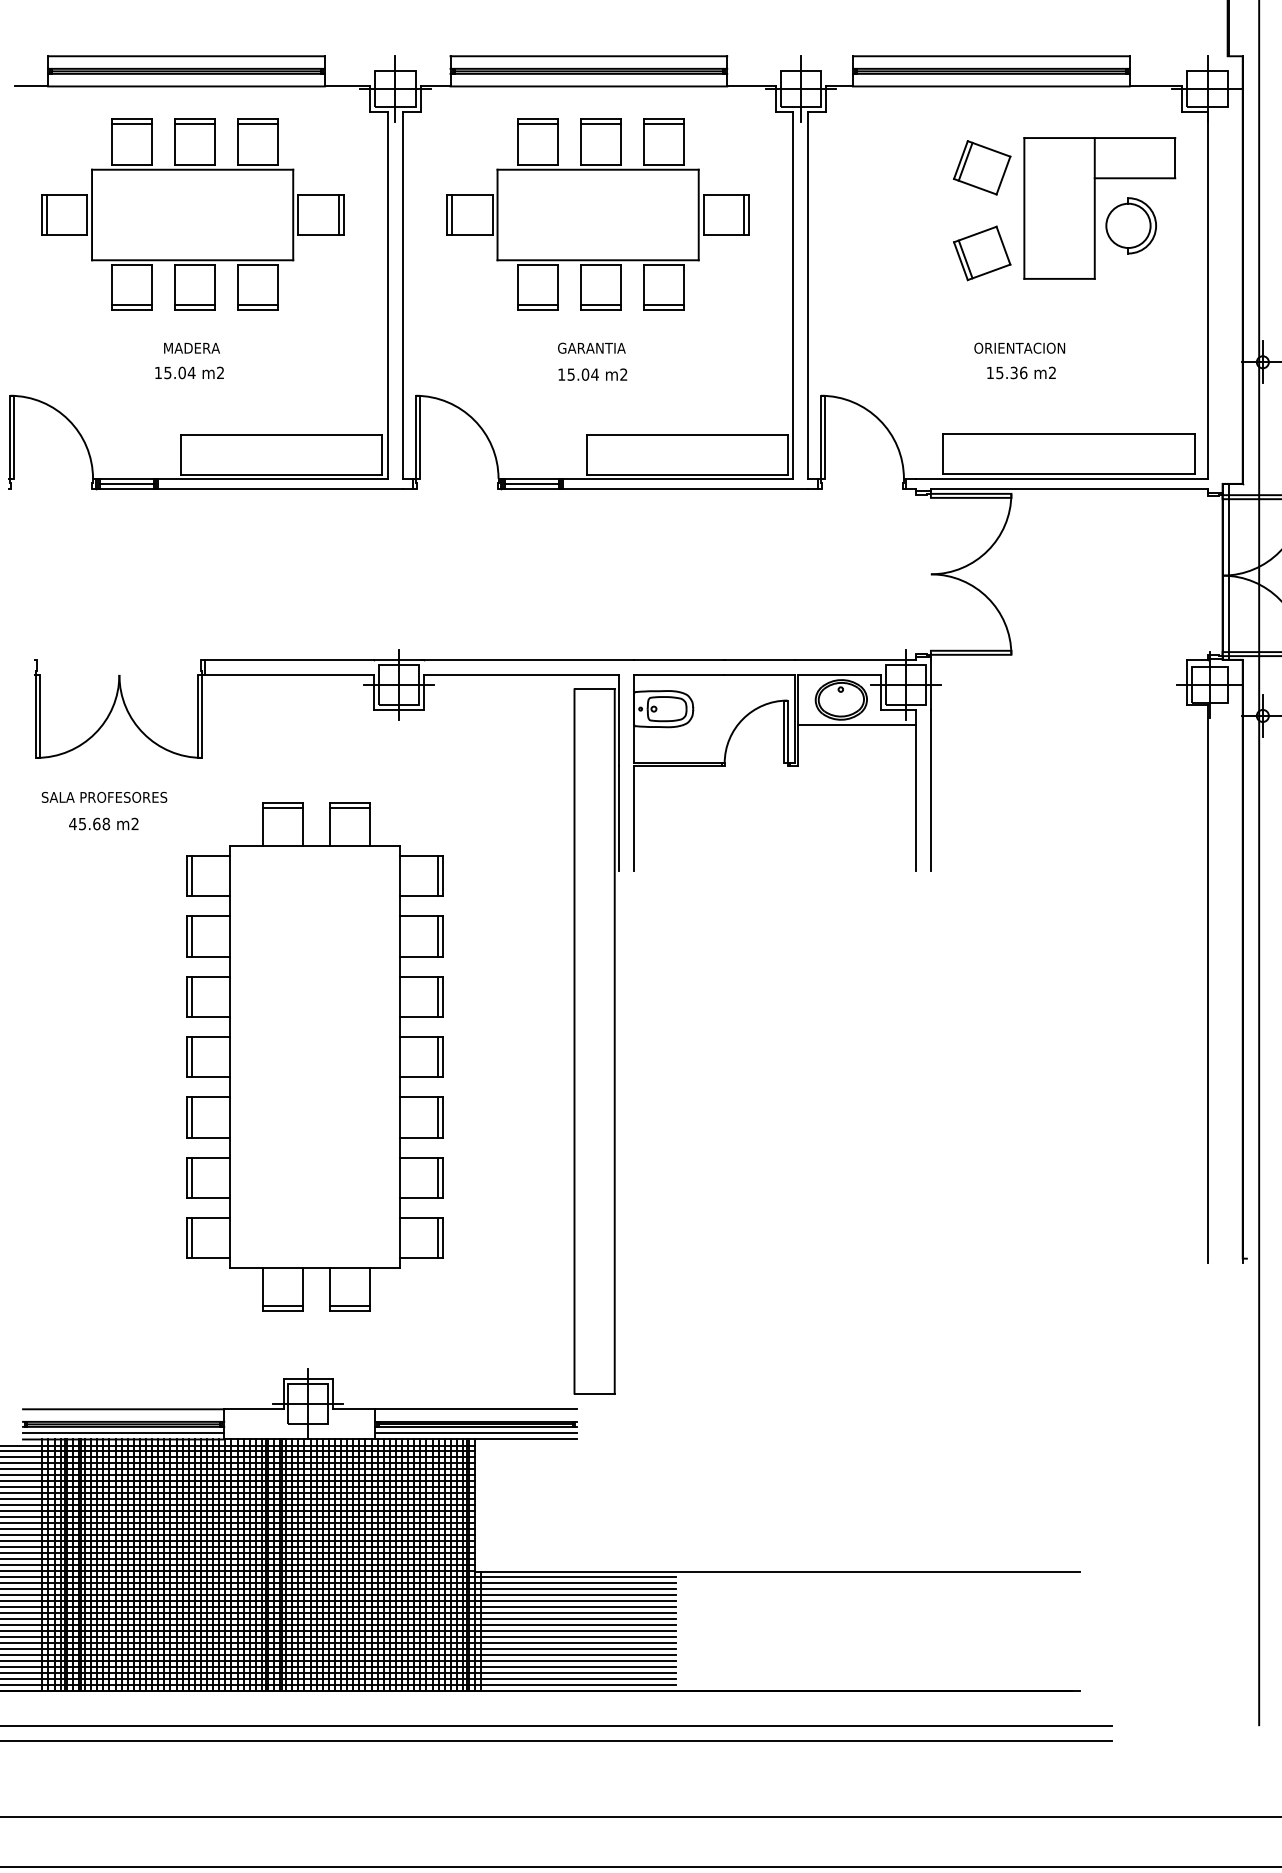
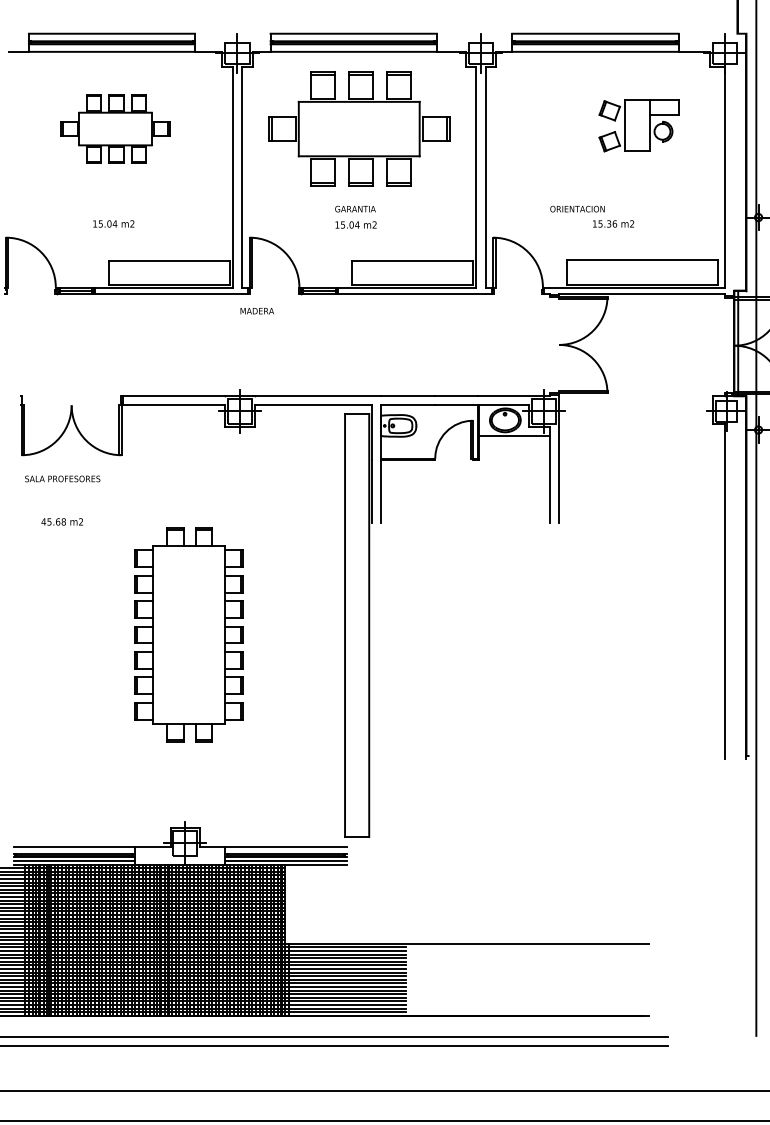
part: (1064, 209) -> (639, 125), size x0.6
part: (192, 214) -> (115, 128), size x0.6
text: (1019, 347) -> (577, 208), moved
text: (190, 348) -> (256, 311), moved
text: (102, 823) -> (61, 521), moved
part: (313, 1056) -> (188, 634), size x0.7

